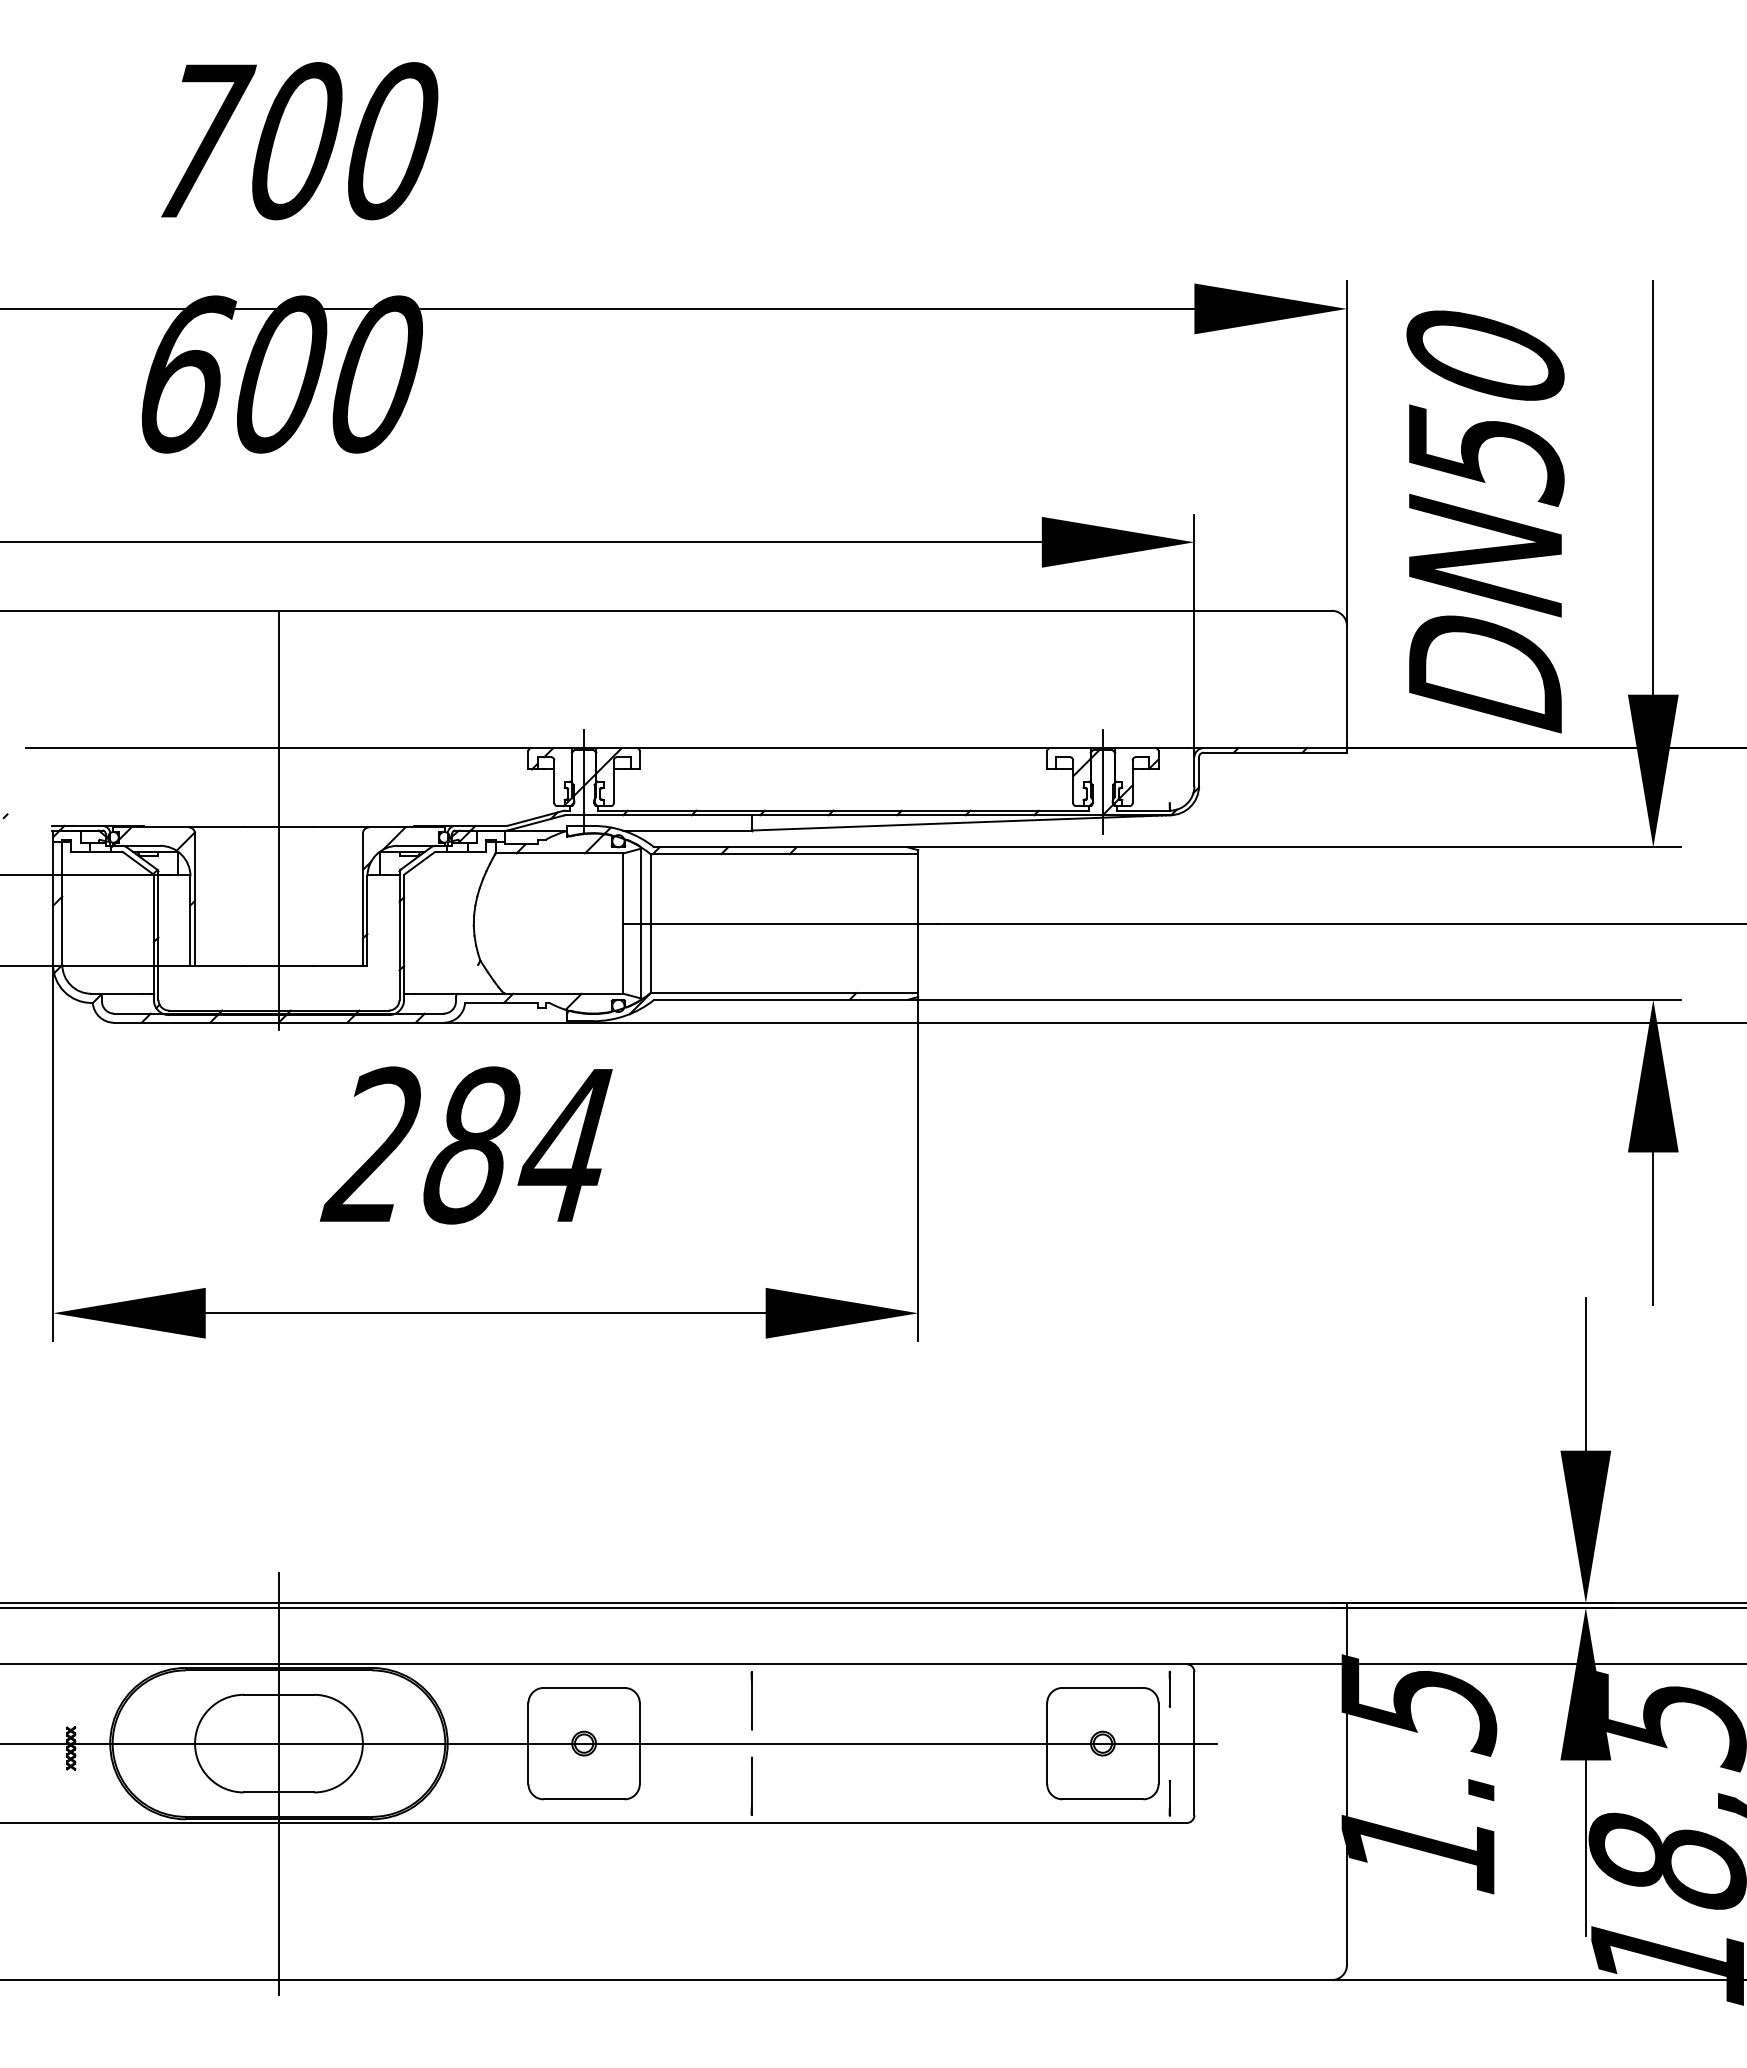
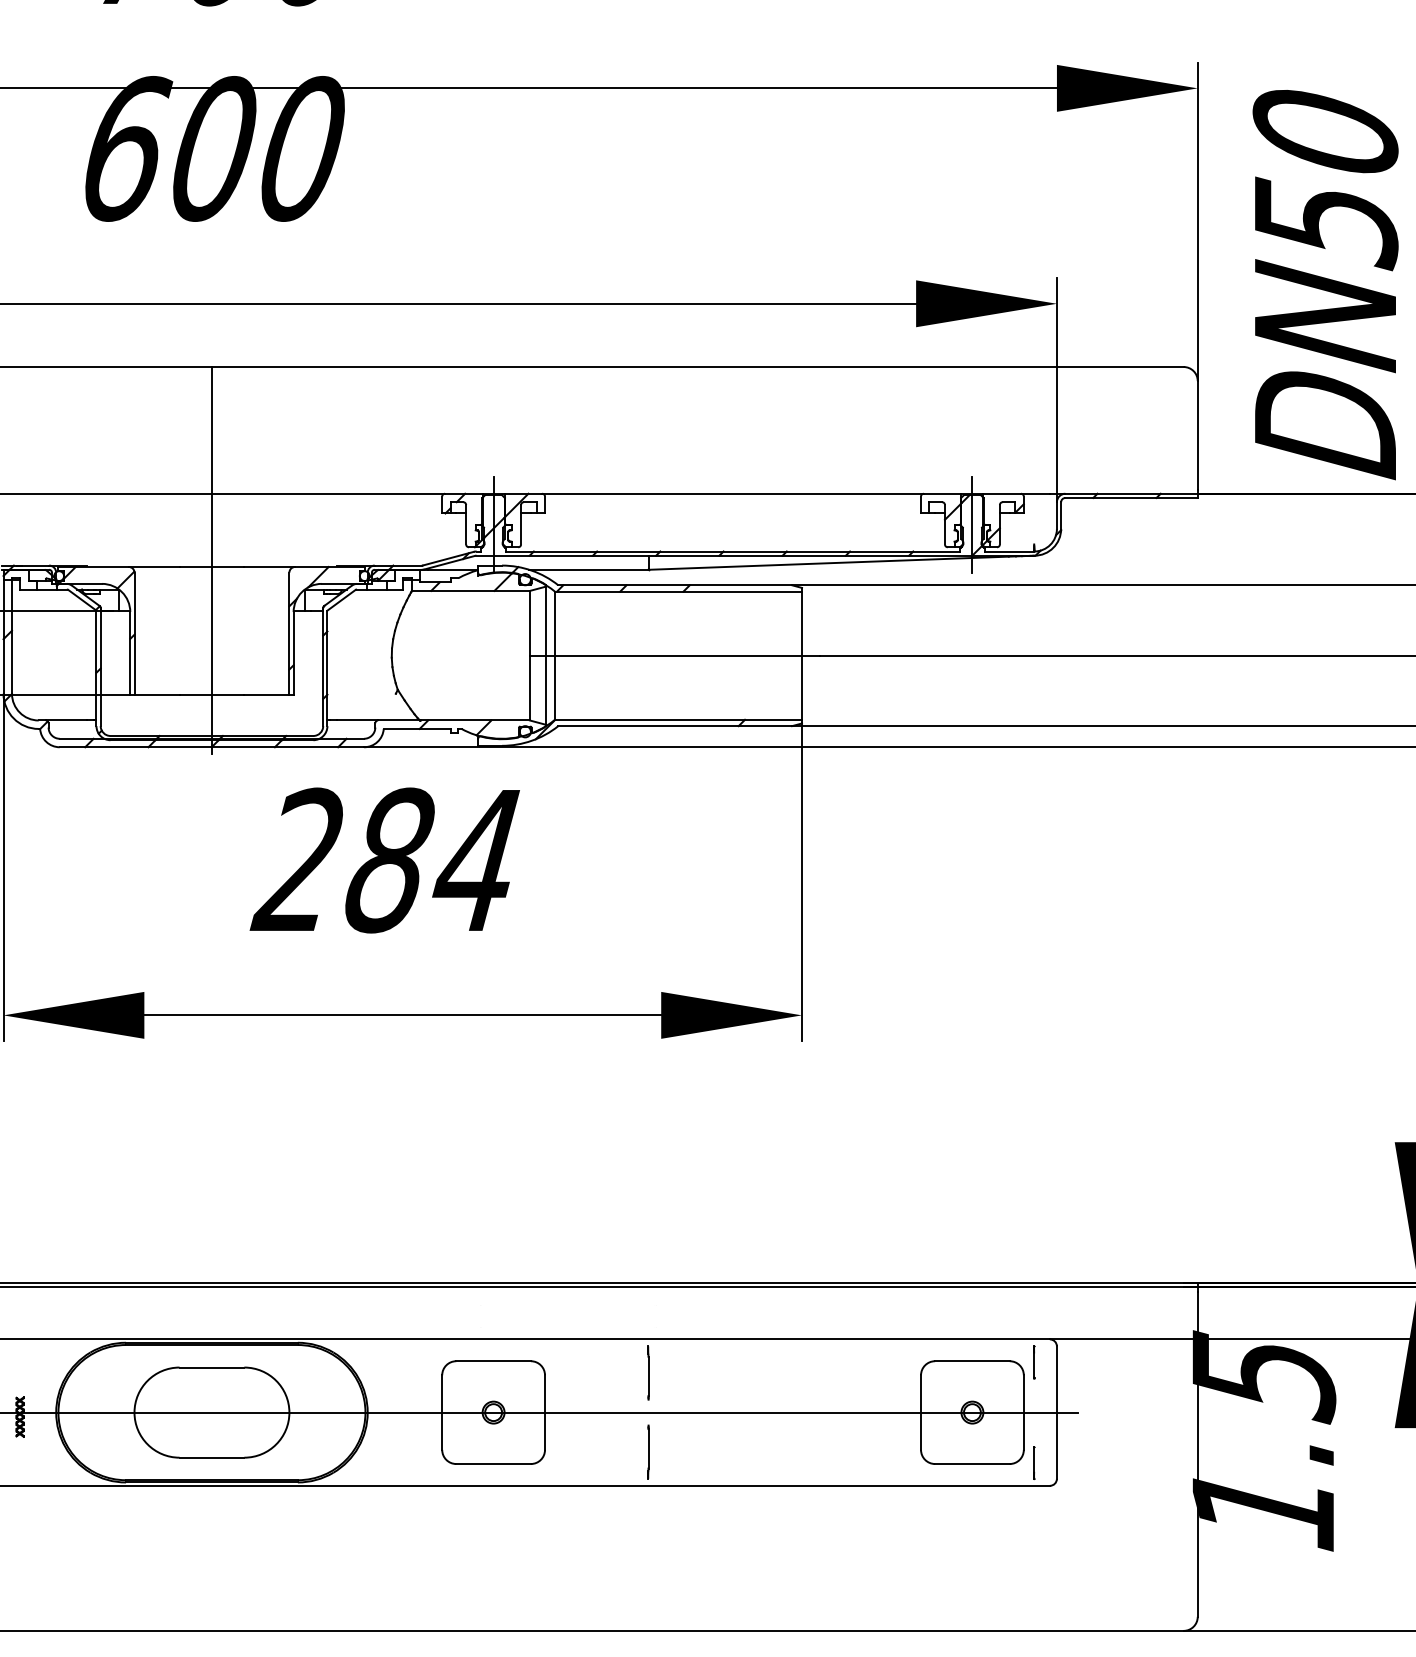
line: (278, 1783) -> (211, 1449), removed

